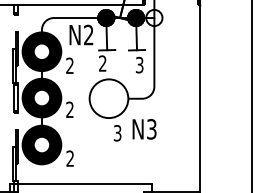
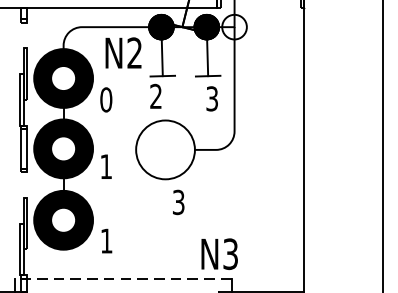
text: (69, 65) -> (105, 99), 2 -> 0
text: (69, 109) -> (105, 166), 2 -> 1
text: (144, 129) -> (219, 254), moved
text: (69, 158) -> (105, 240), 2 -> 1
line: (80, 183) -> (122, 278), solid -> dashed

